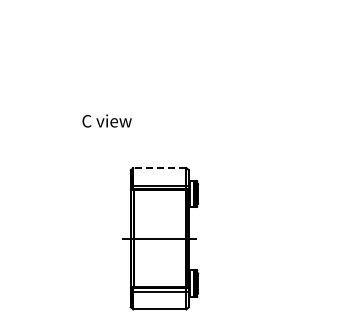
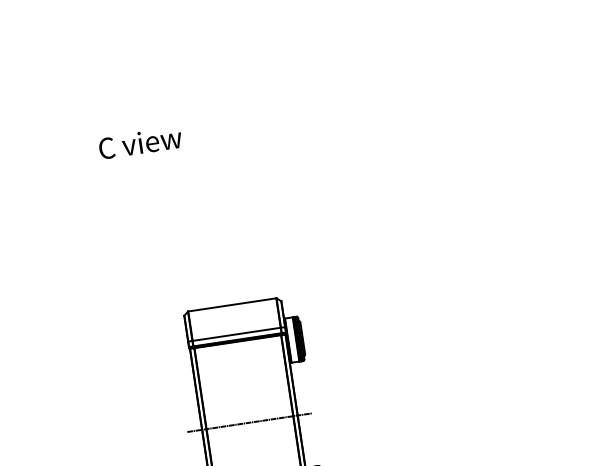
text: (106, 120) -> (139, 142), moved
line: (159, 168) -> (231, 305), dashed -> solid

